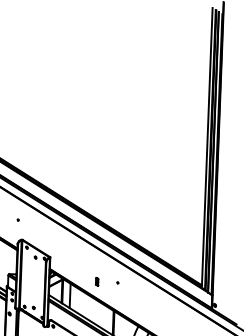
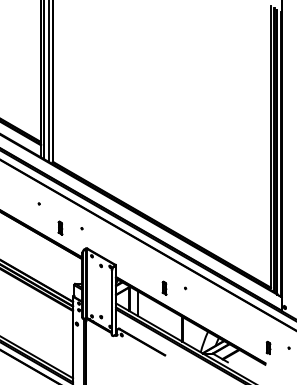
part: (97, 281) -> (164, 287), size x1.67

